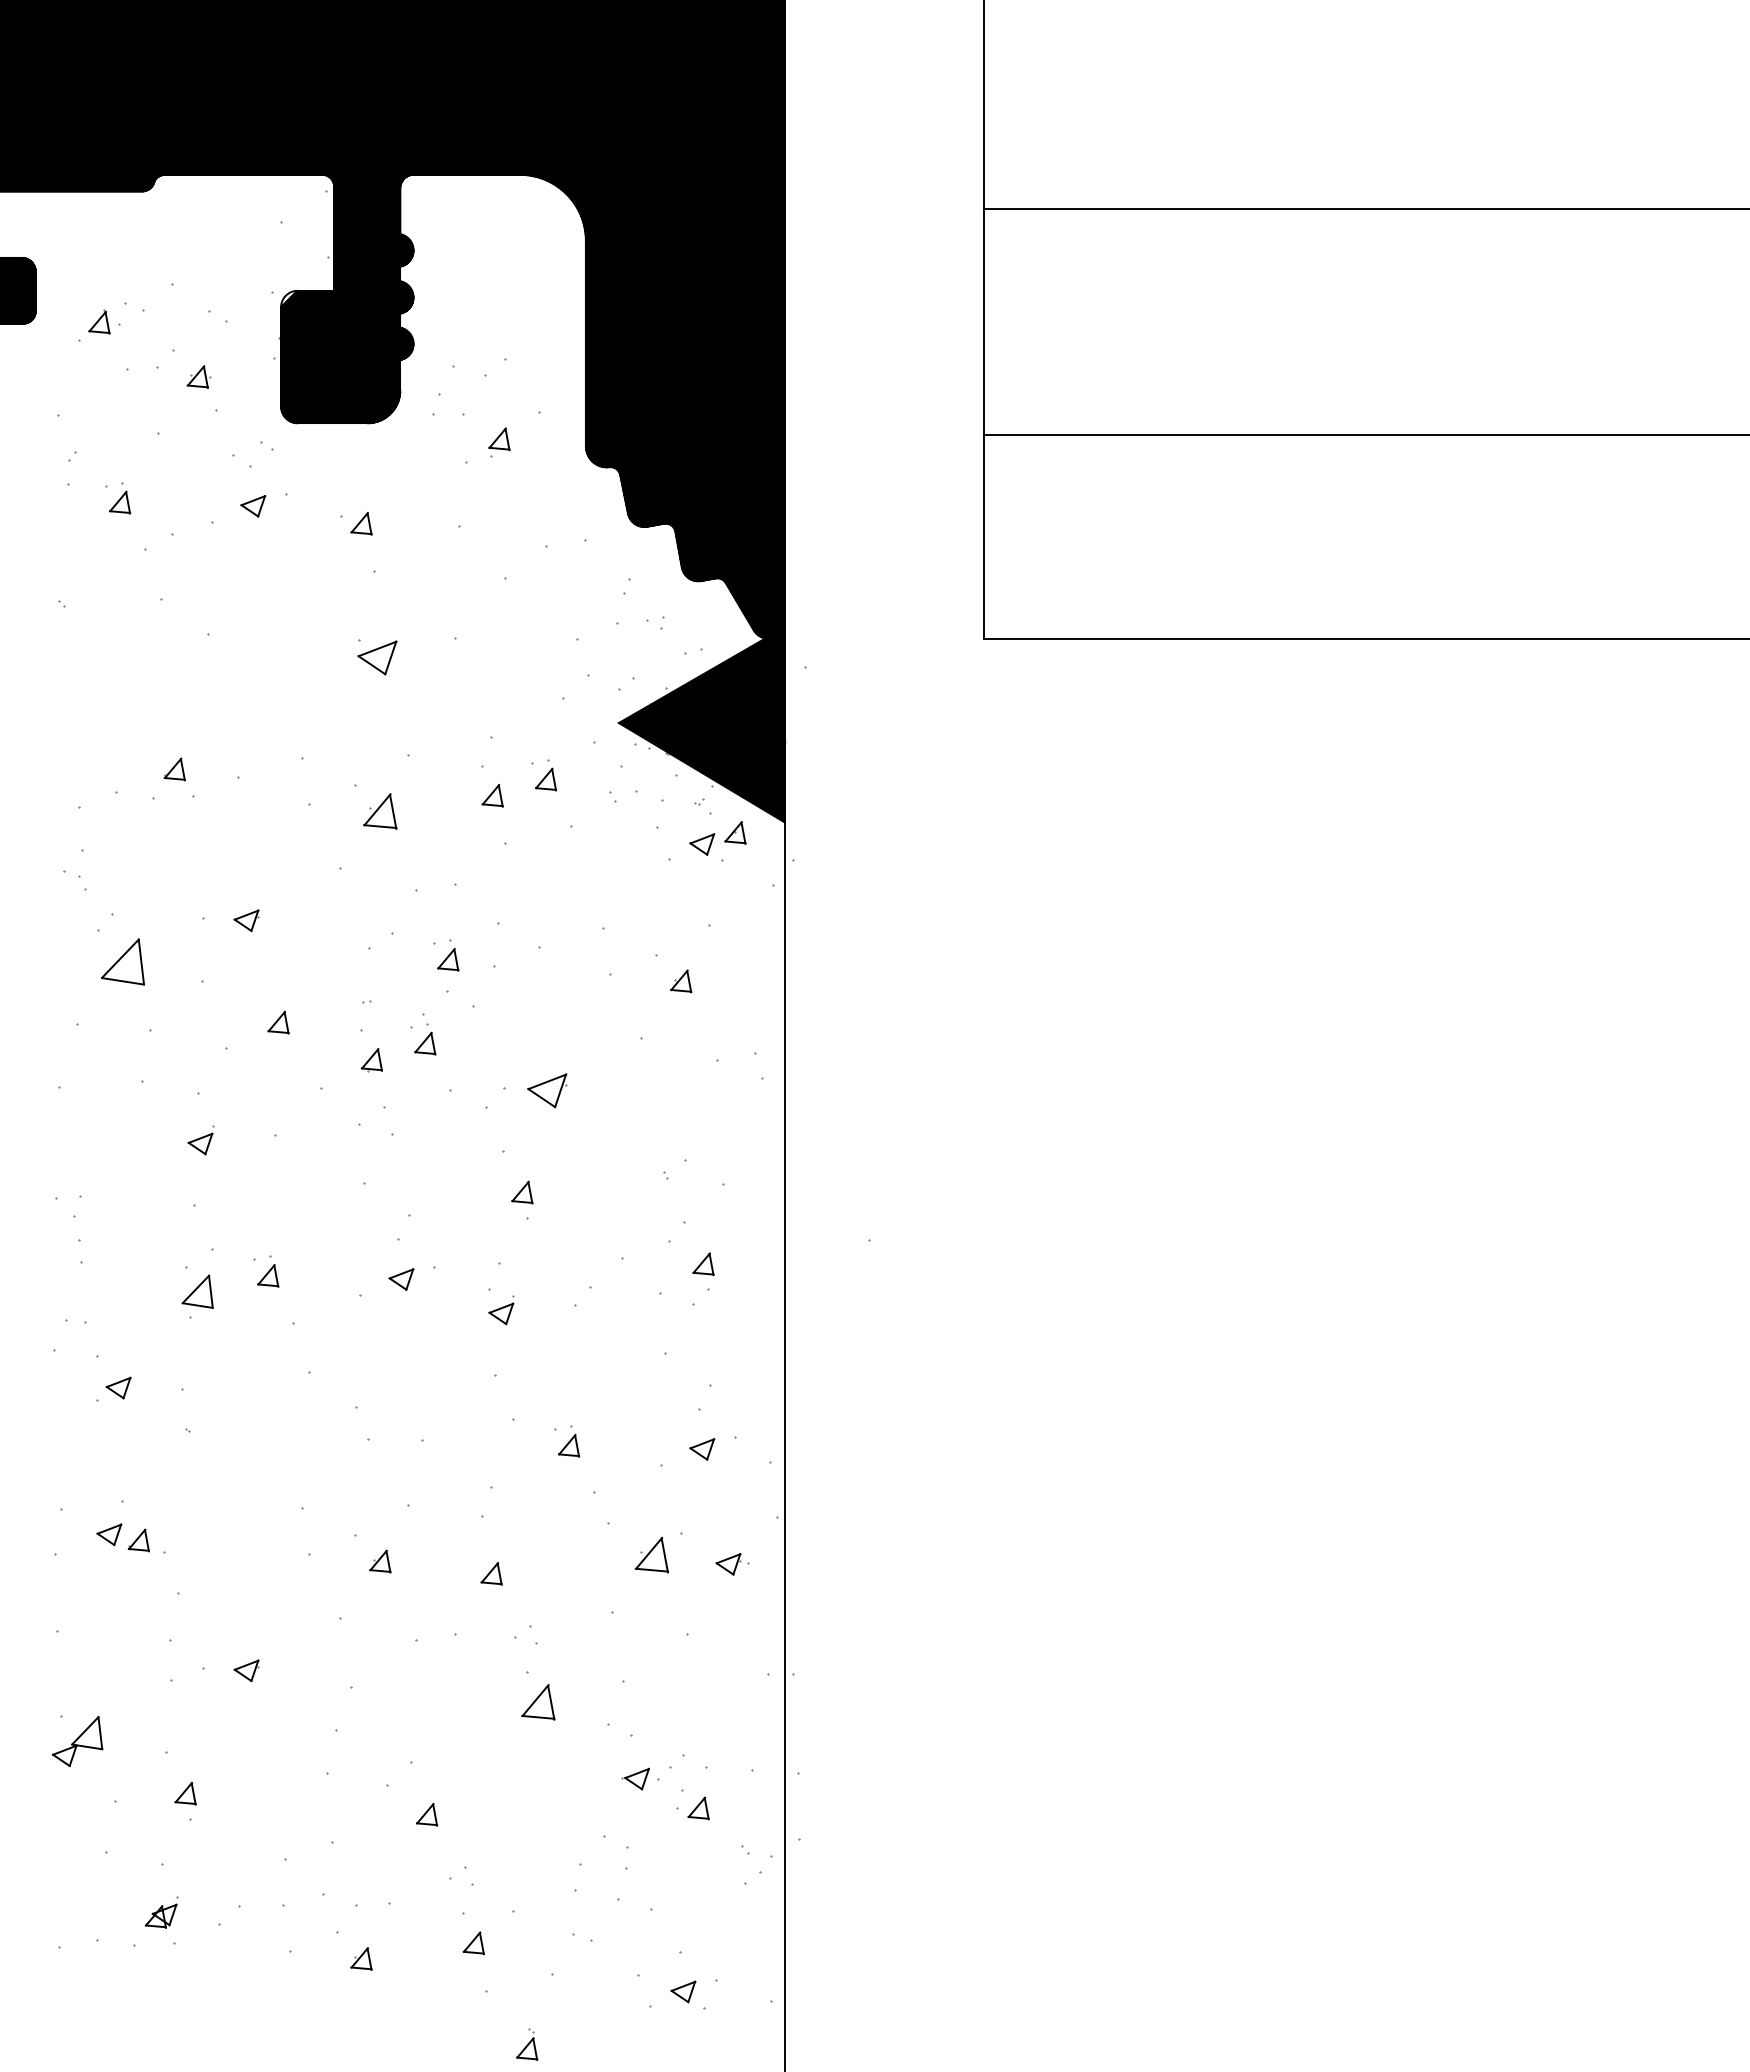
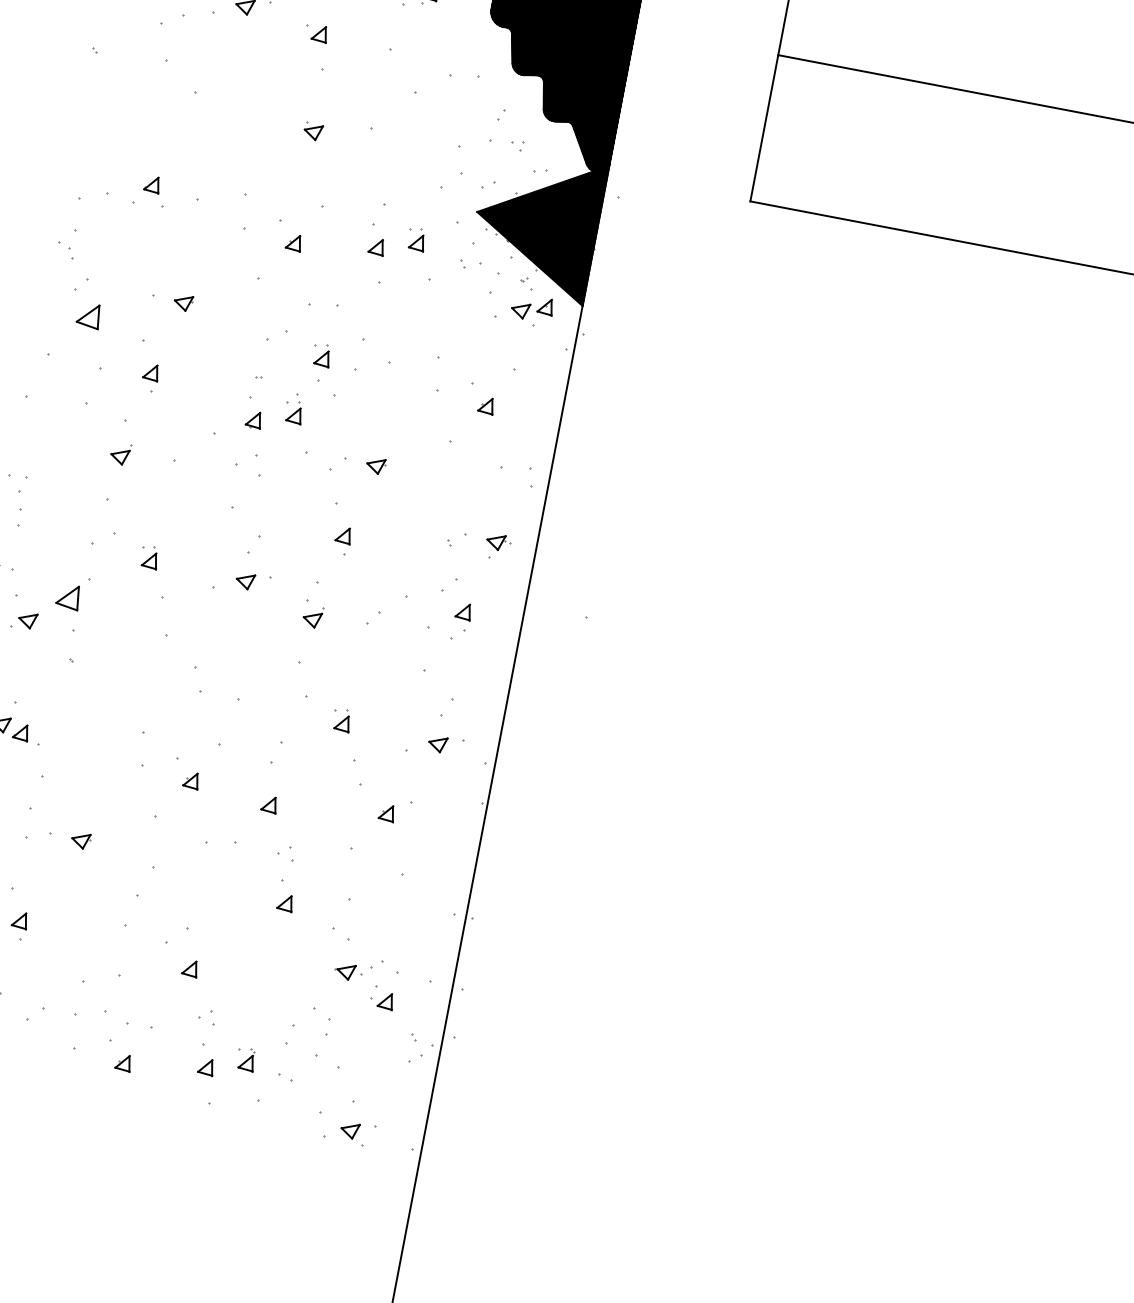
part: (377, 656) -> (313, 131), size x0.62
part: (380, 811) -> (294, 242), size x0.62
part: (123, 962) -> (89, 315), size x0.71
part: (278, 1022) -> (151, 372), moved
part: (547, 1090) -> (375, 465), size x0.62
part: (197, 1291) -> (68, 596), moved
part: (651, 1555) -> (386, 813), size x0.62
part: (732, 1564) -> (498, 542), moved
part: (538, 1702) -> (285, 903), size x0.62
part: (527, 2044) -> (247, 1059), moved

